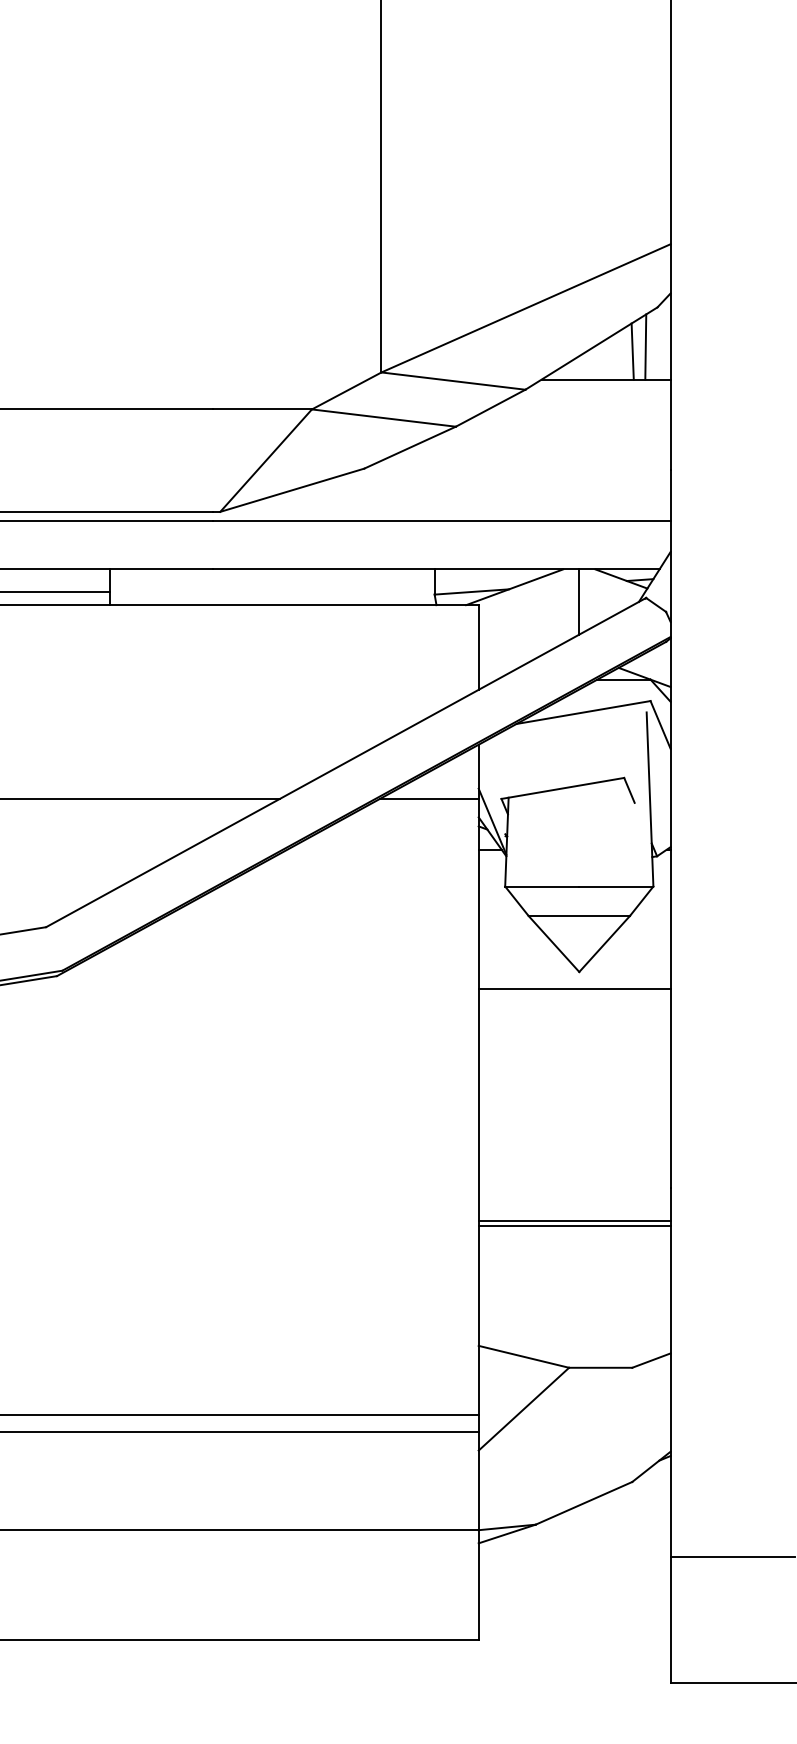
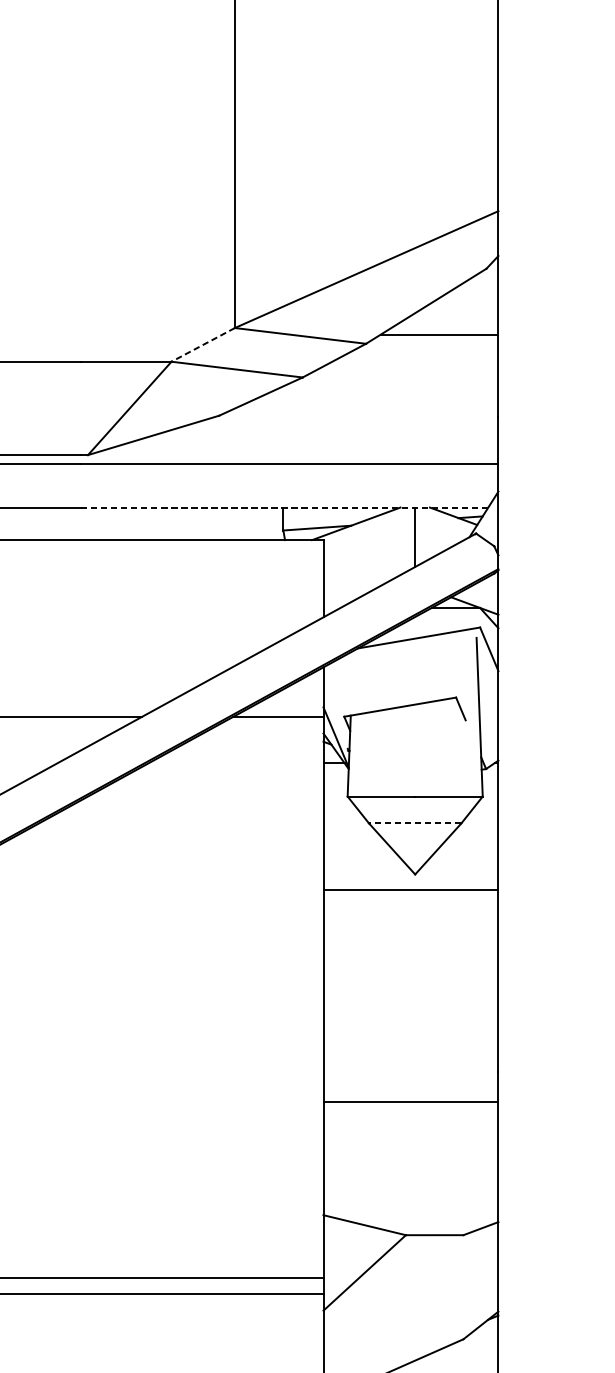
line: (645, 346) -> (475, 304), removed
line: (632, 351) -> (463, 308), removed
line: (346, 391) -> (203, 345), solid -> dashed
line: (435, 569) -> (284, 507), solid -> dashed
line: (579, 915) -> (415, 822), solid -> dashed
line: (574, 1226) -> (410, 1106), removed

